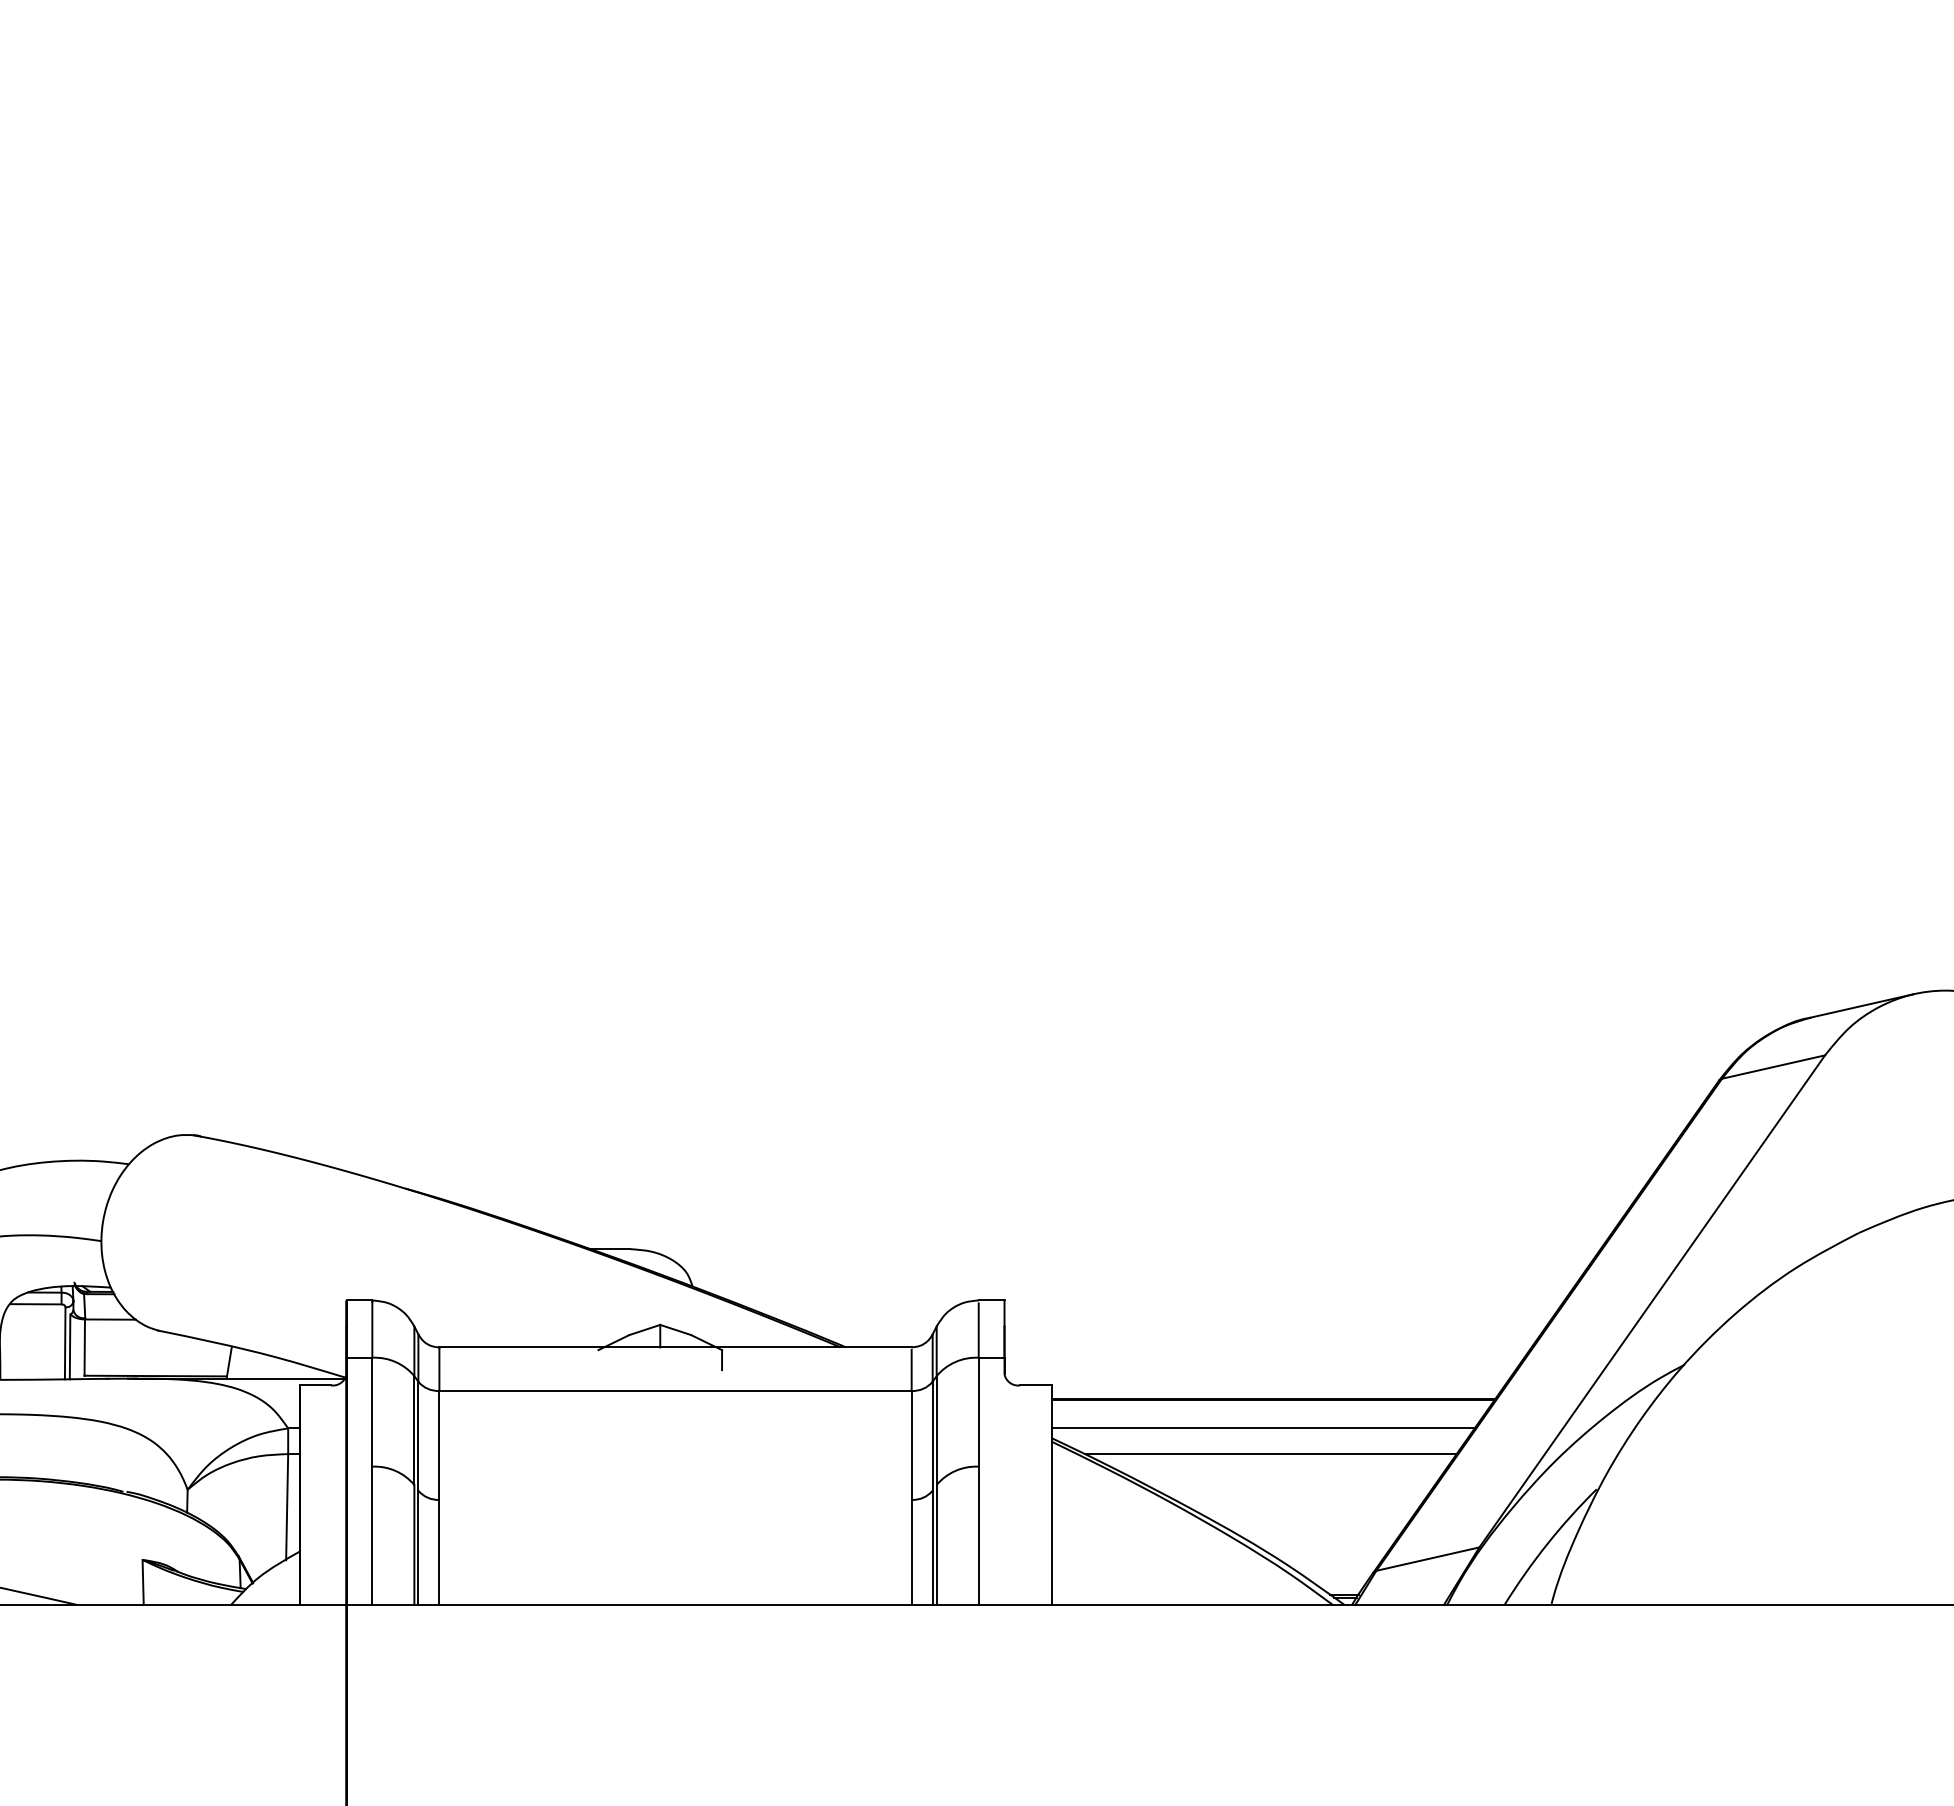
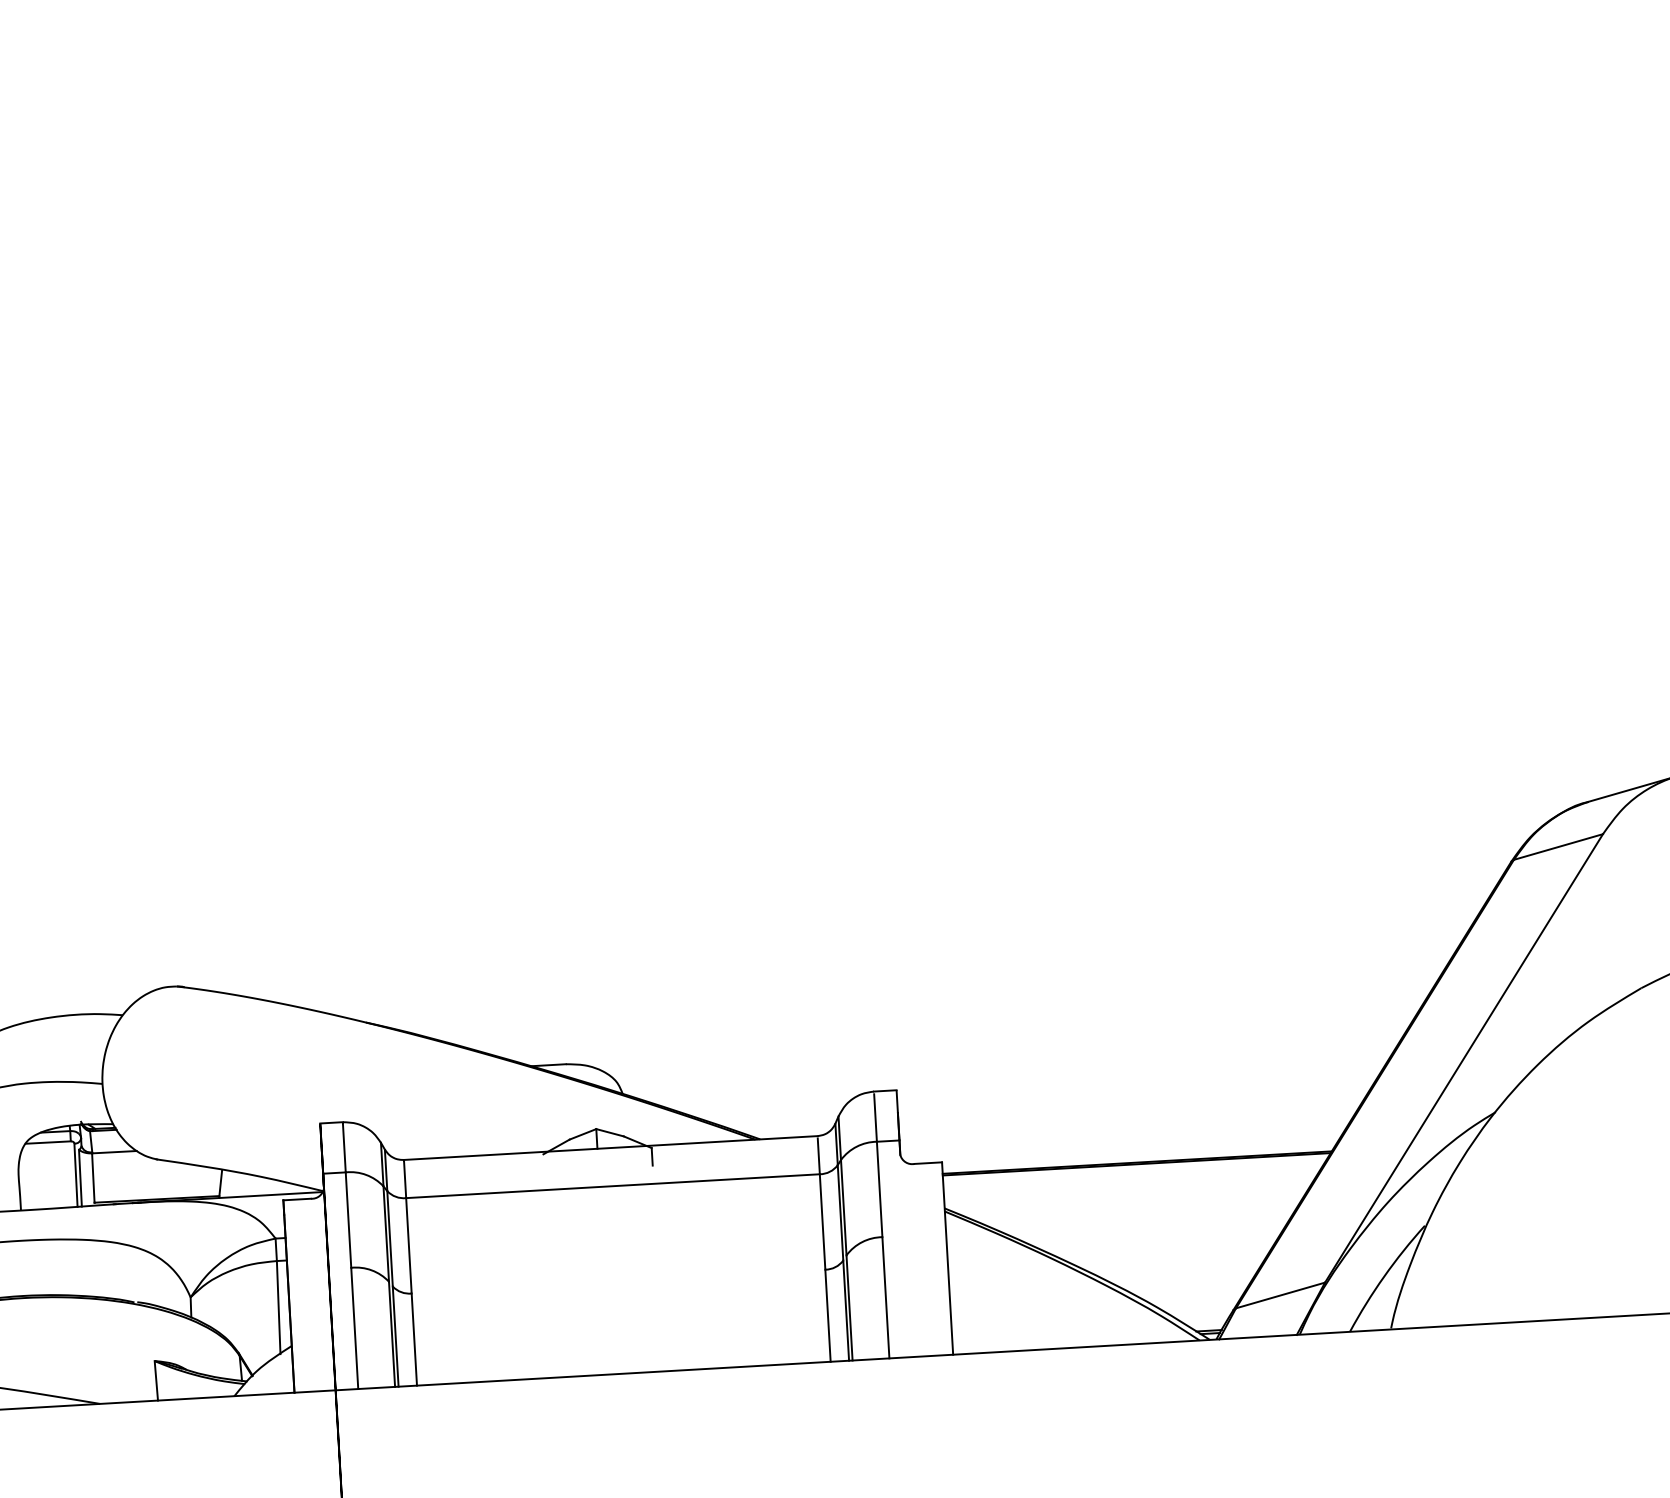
line: (1262, 1428) -> (1129, 1189), removed
line: (1270, 1454) -> (1137, 1211), removed

